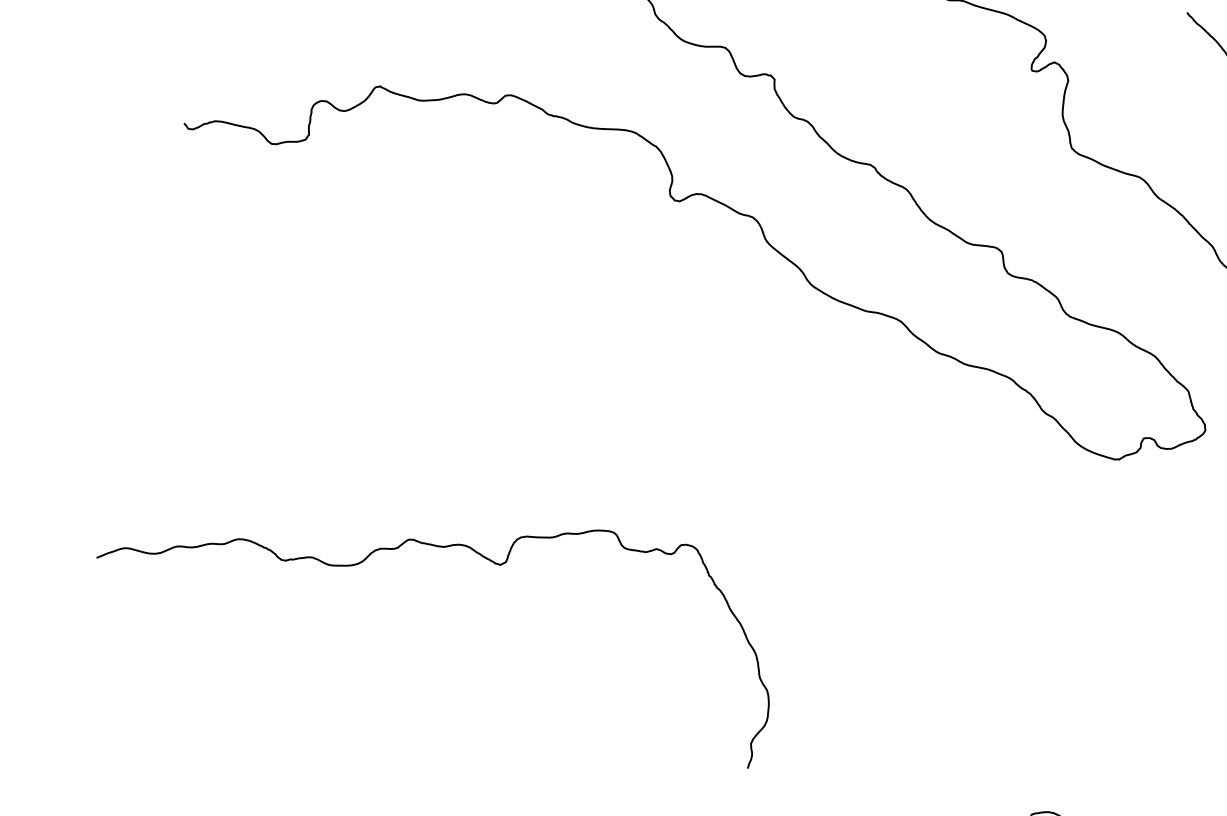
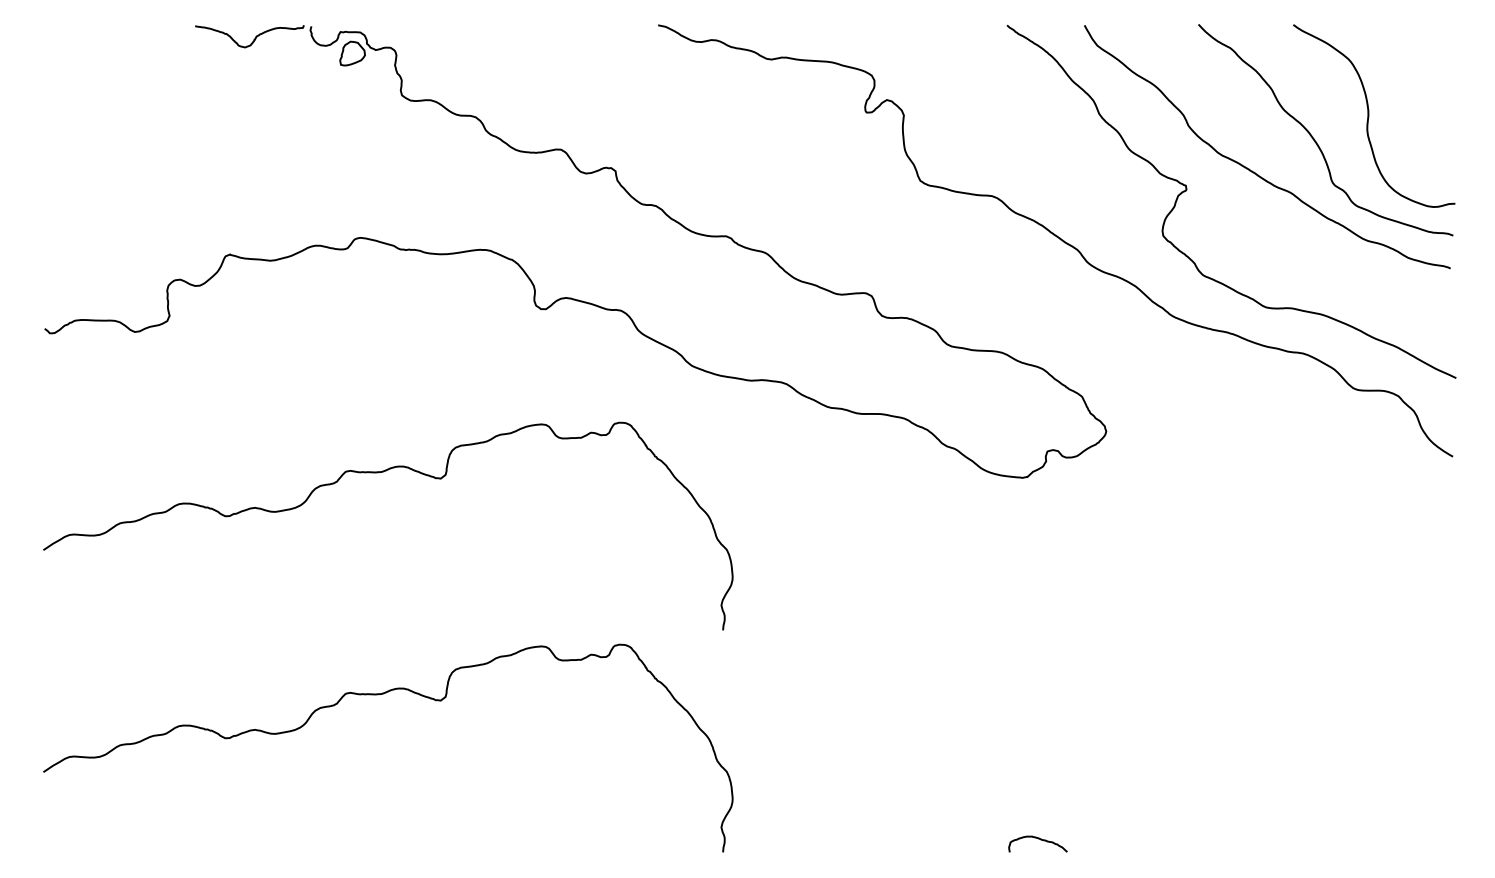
curve: (483, 330) -> (378, 473), added

